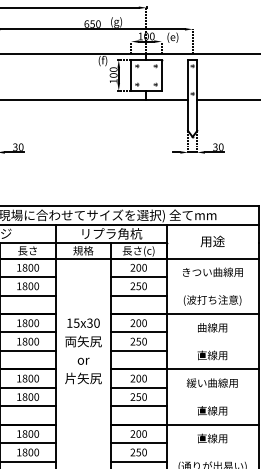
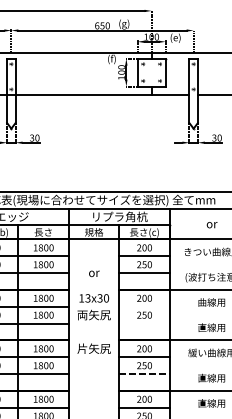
text: (212, 241) -> (211, 223), 用途 -> or
text: (76, 322) -> (87, 297), 15x30 -> 13x30
line: (138, 332) -> (144, 306), removed
line: (138, 350) -> (144, 323), removed
text: (83, 360) -> (94, 273), moved
line: (138, 406) -> (144, 374), solid -> dashed

